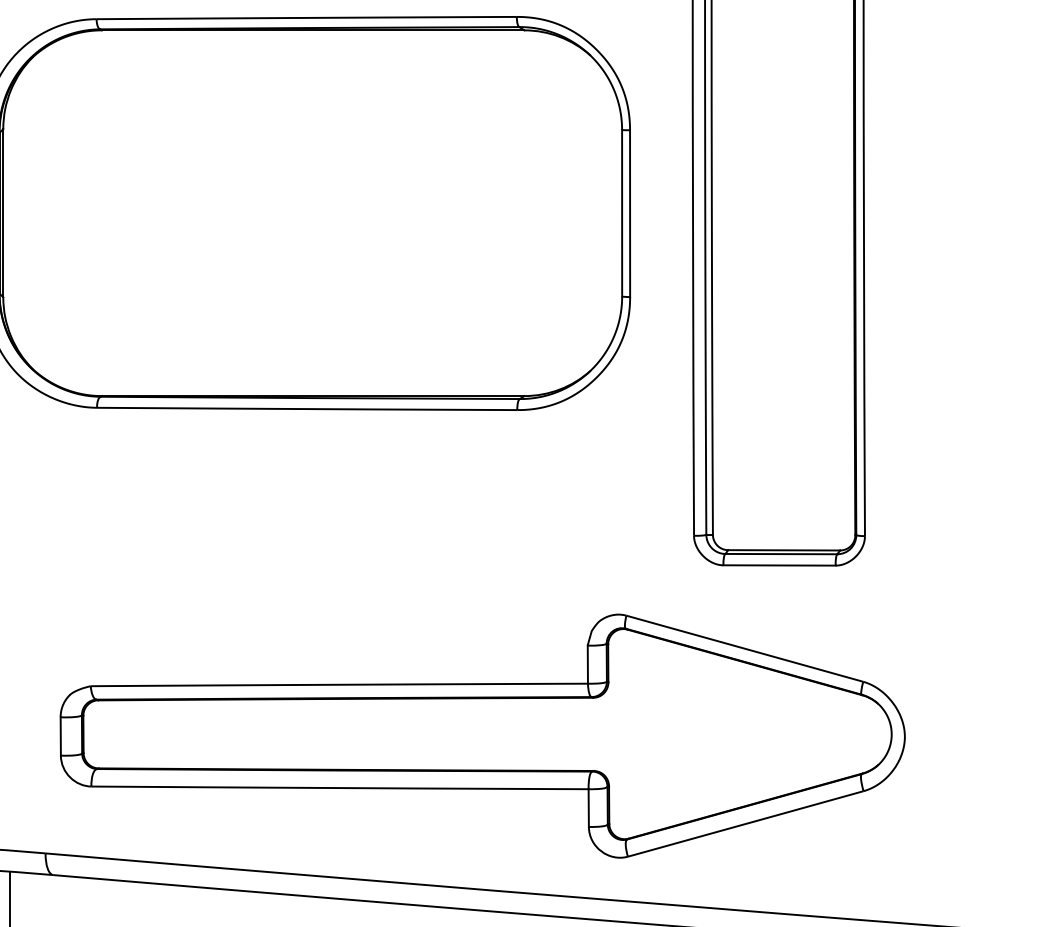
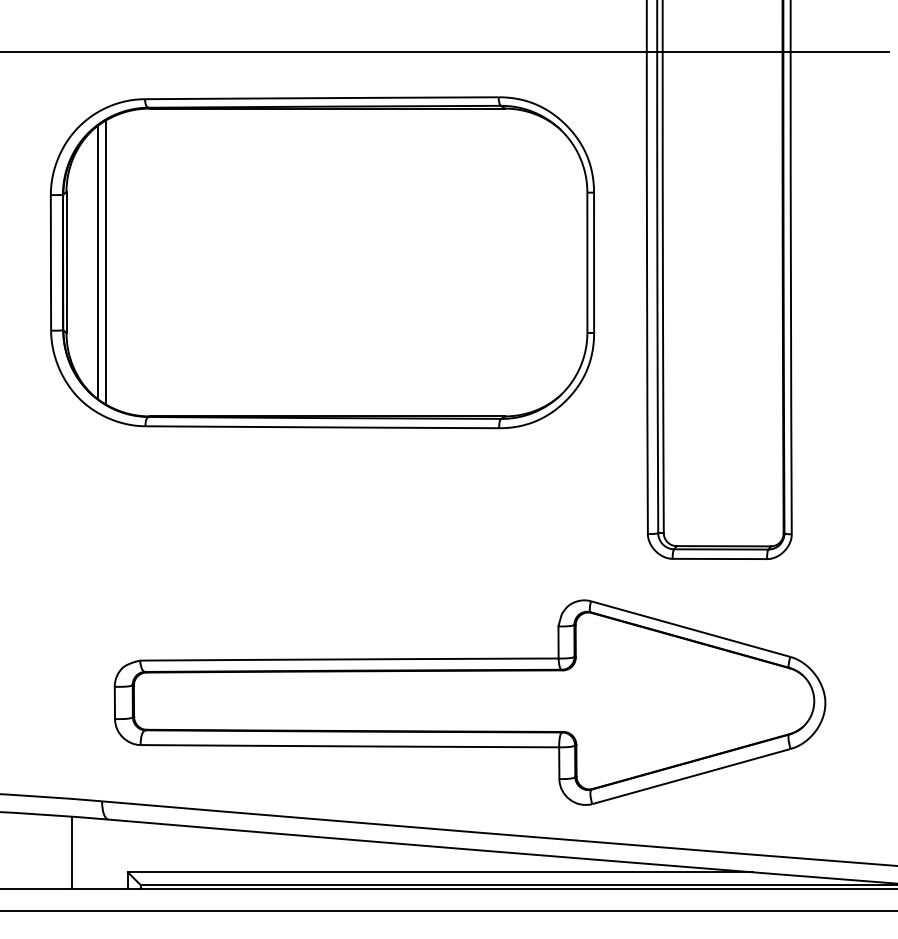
line: (40, 213) -> (97, 262), added
line: (50, 213) -> (106, 262), added

